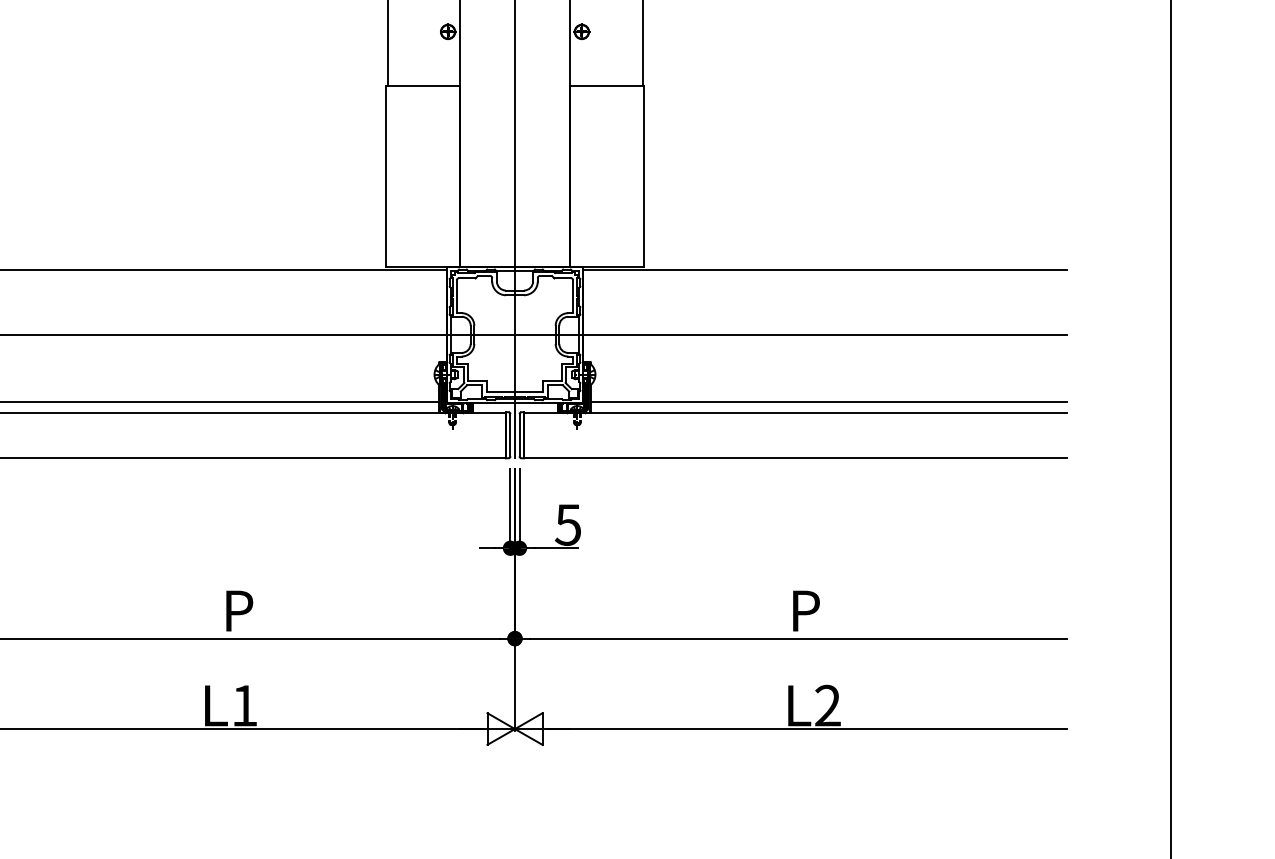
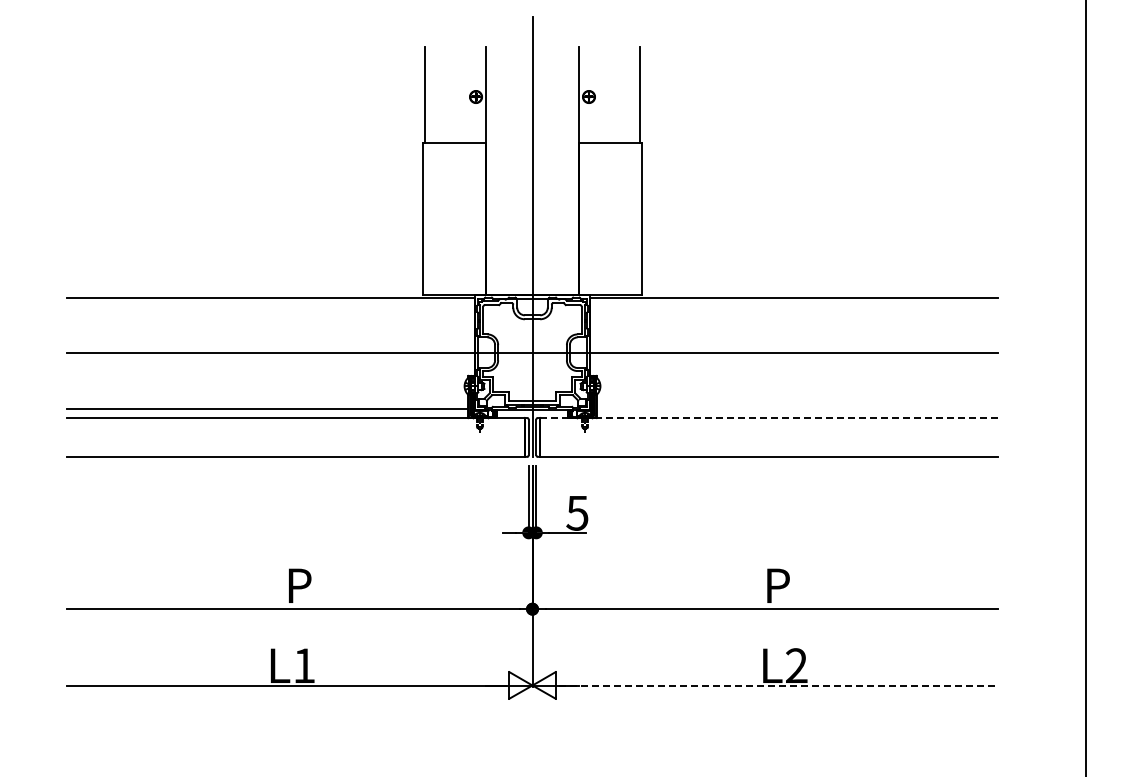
line: (828, 402) -> (797, 409), removed
line: (795, 412) -> (769, 418), solid -> dashed
line: (807, 729) -> (779, 685), solid -> dashed

